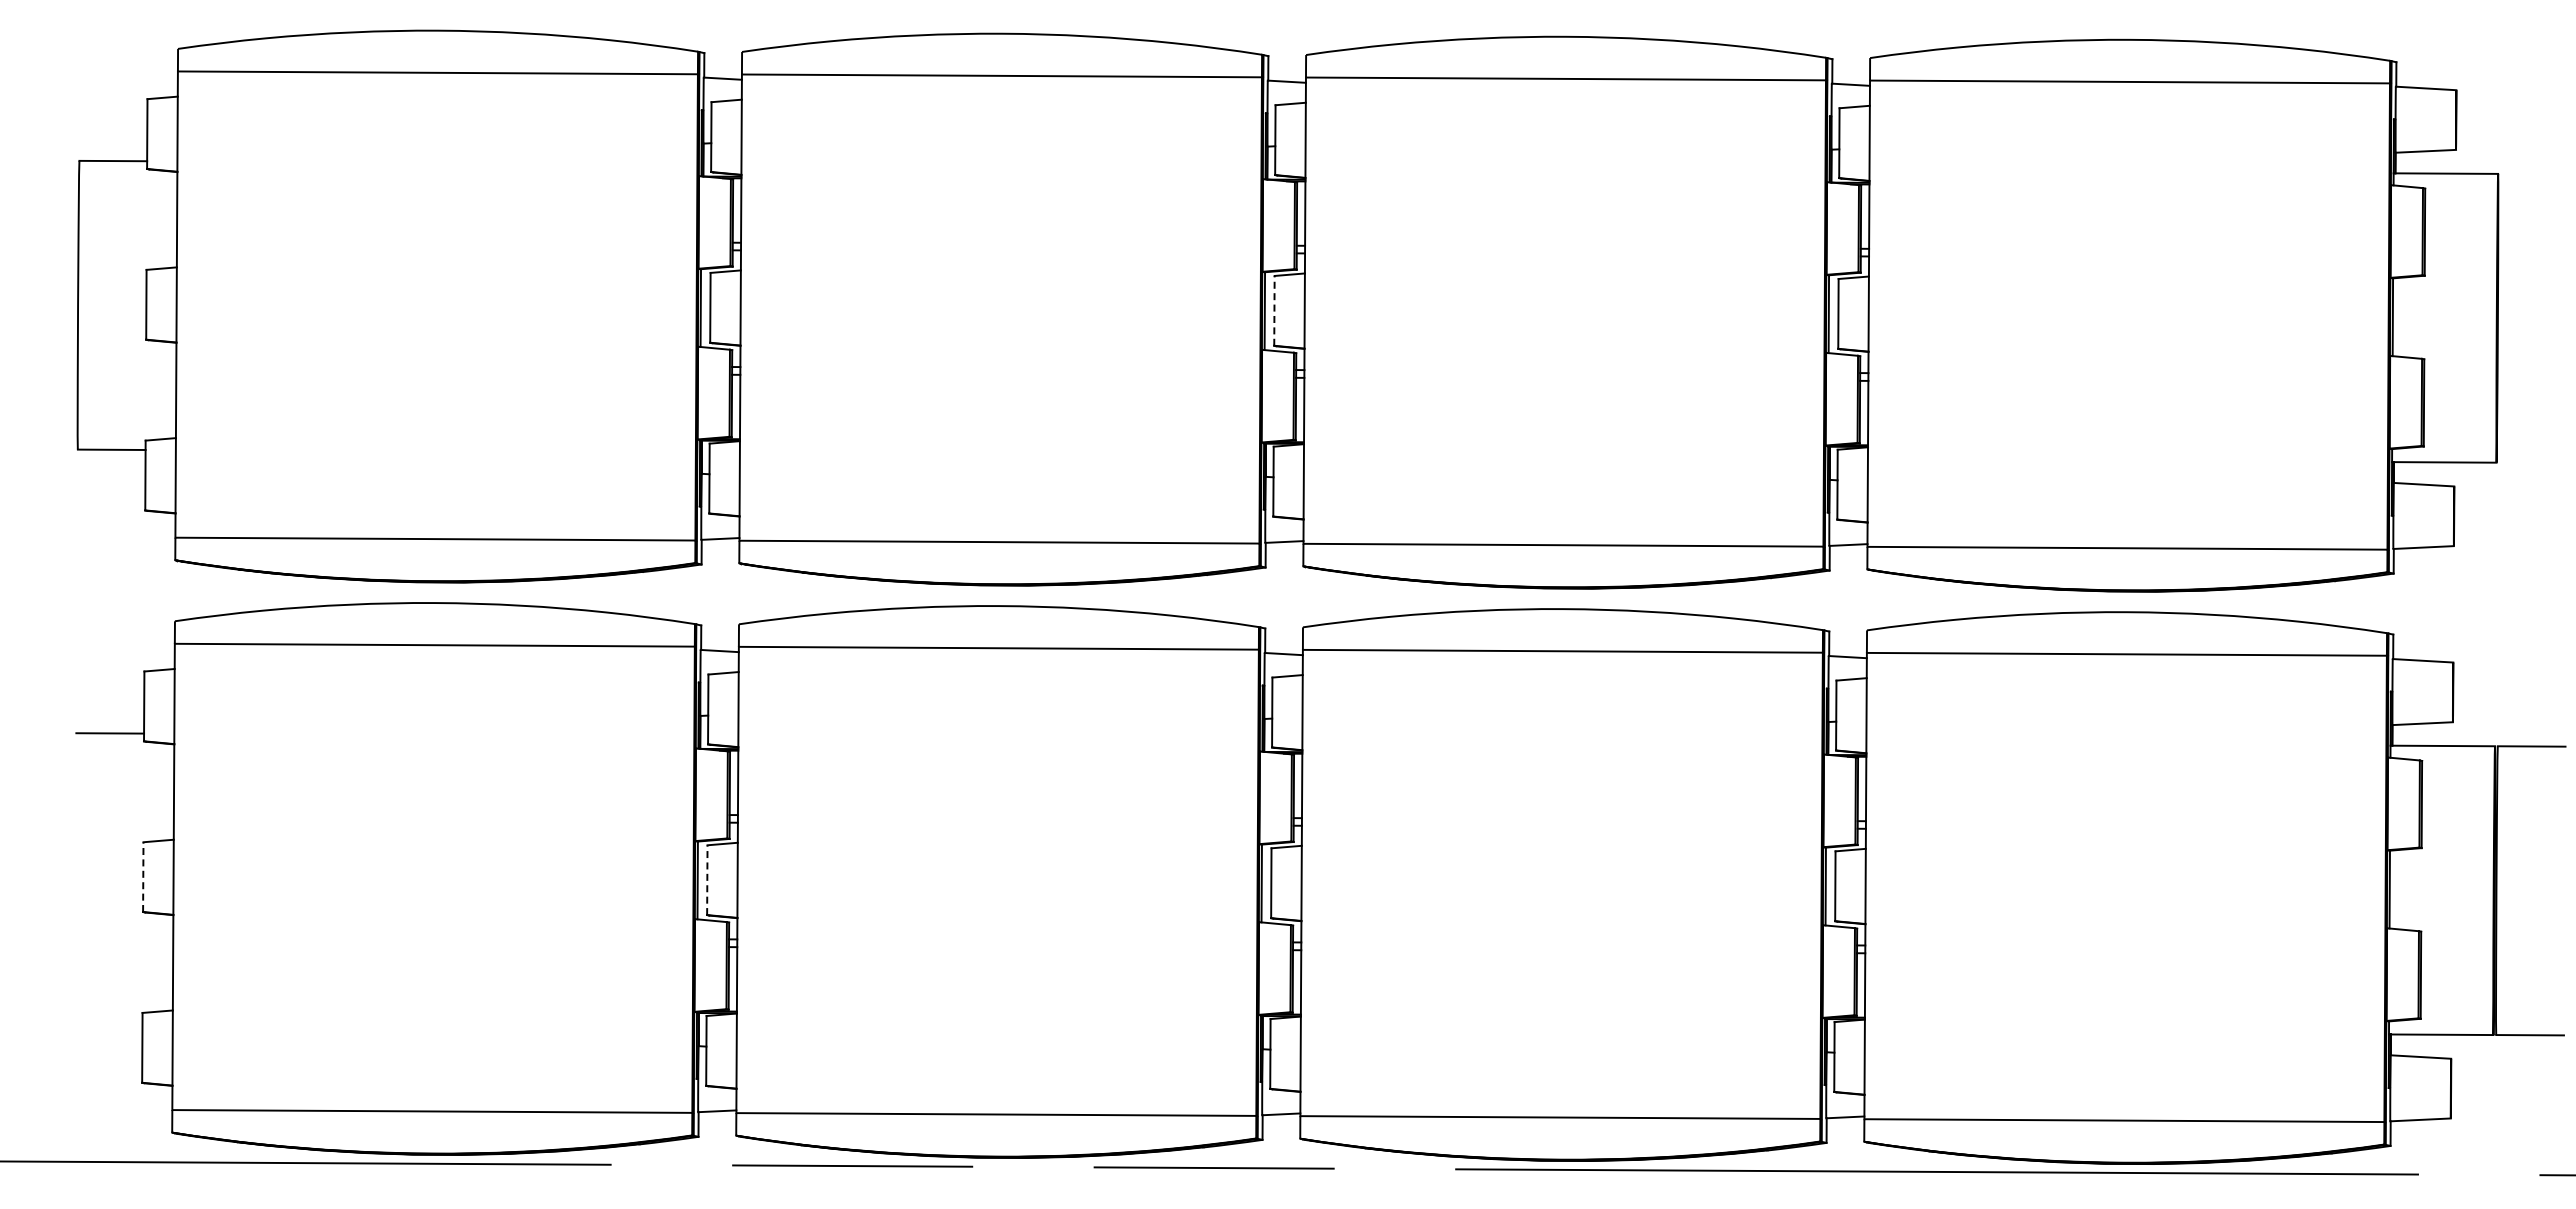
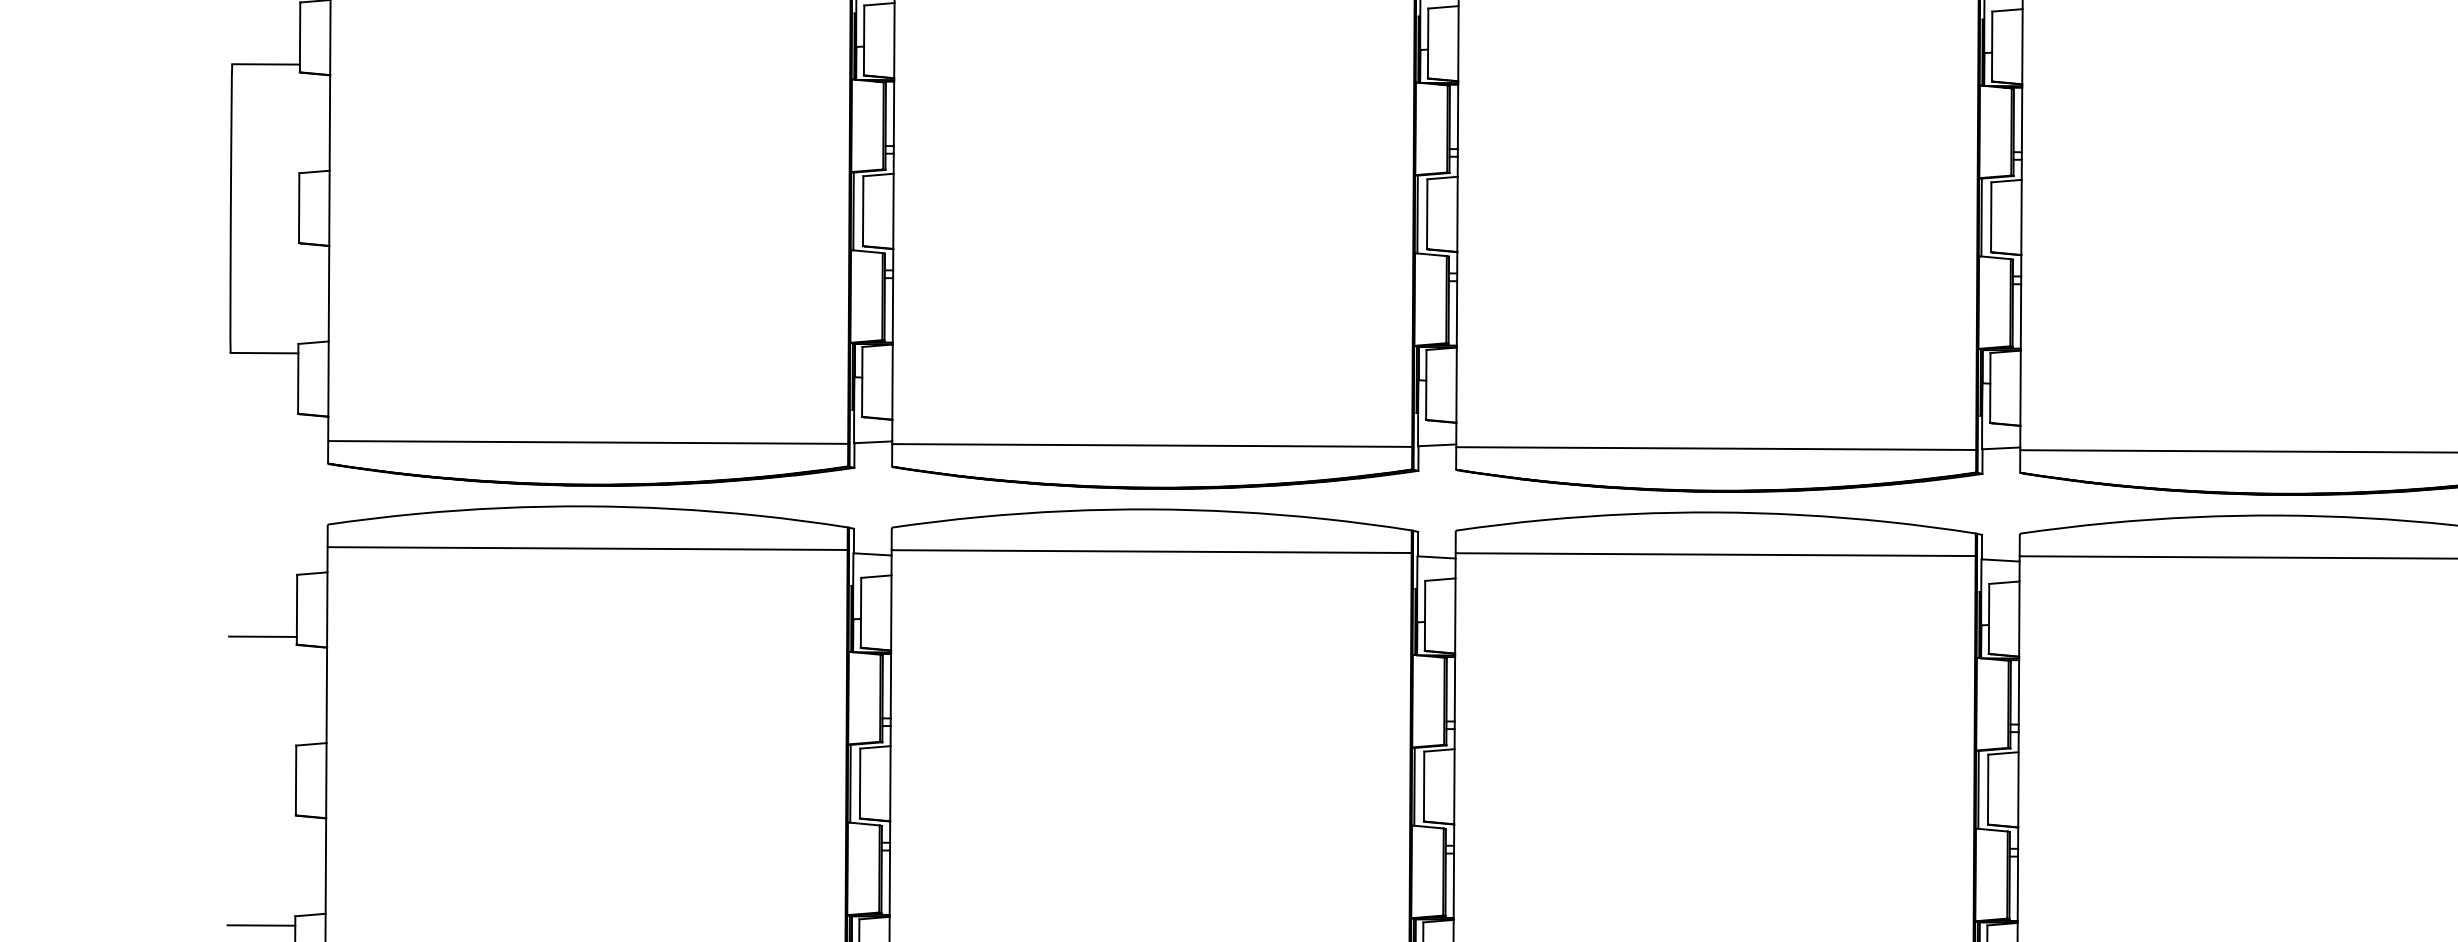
line: (1274, 310) -> (1427, 213), dashed -> solid
line: (143, 877) -> (296, 780), dashed -> solid
line: (707, 880) -> (860, 783), dashed -> solid
line: (108, 1021) -> (261, 924), added

